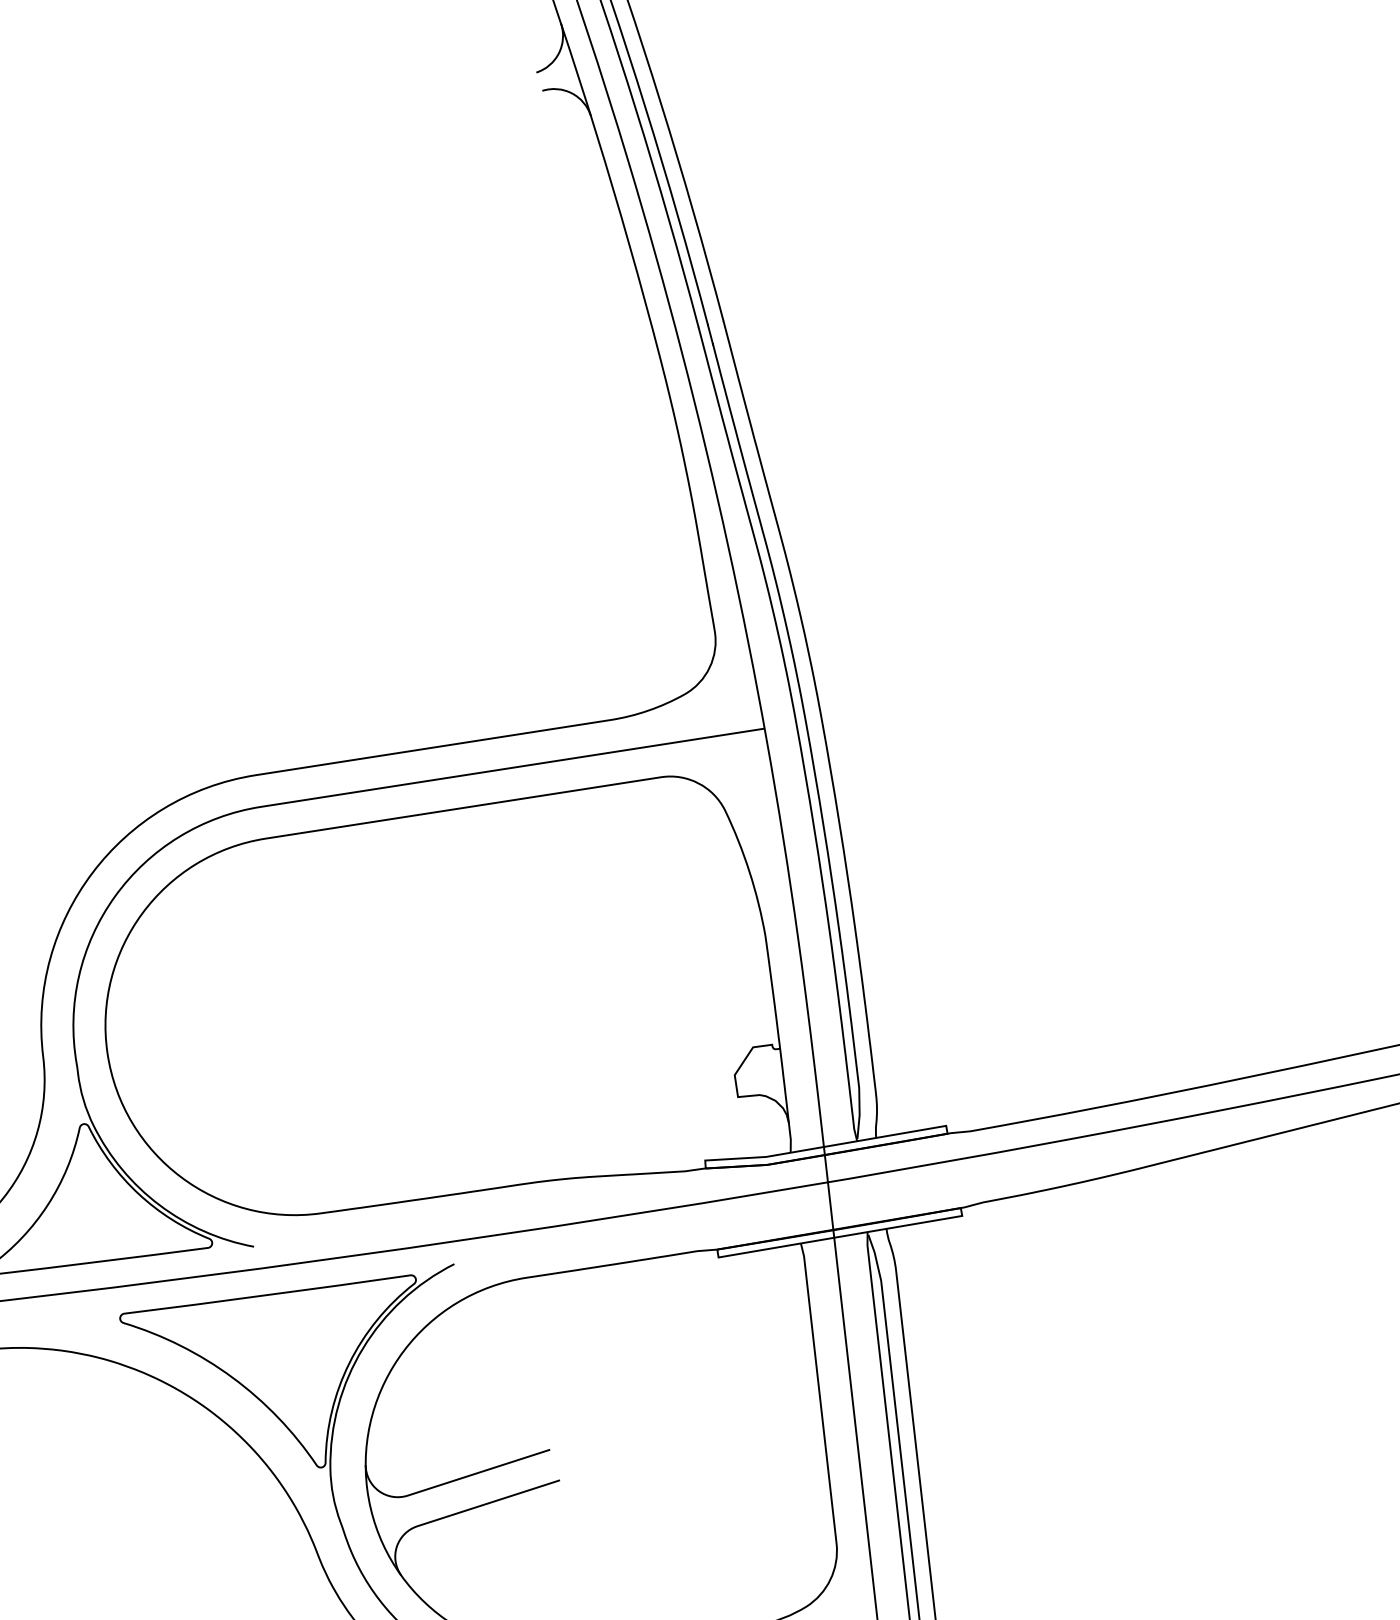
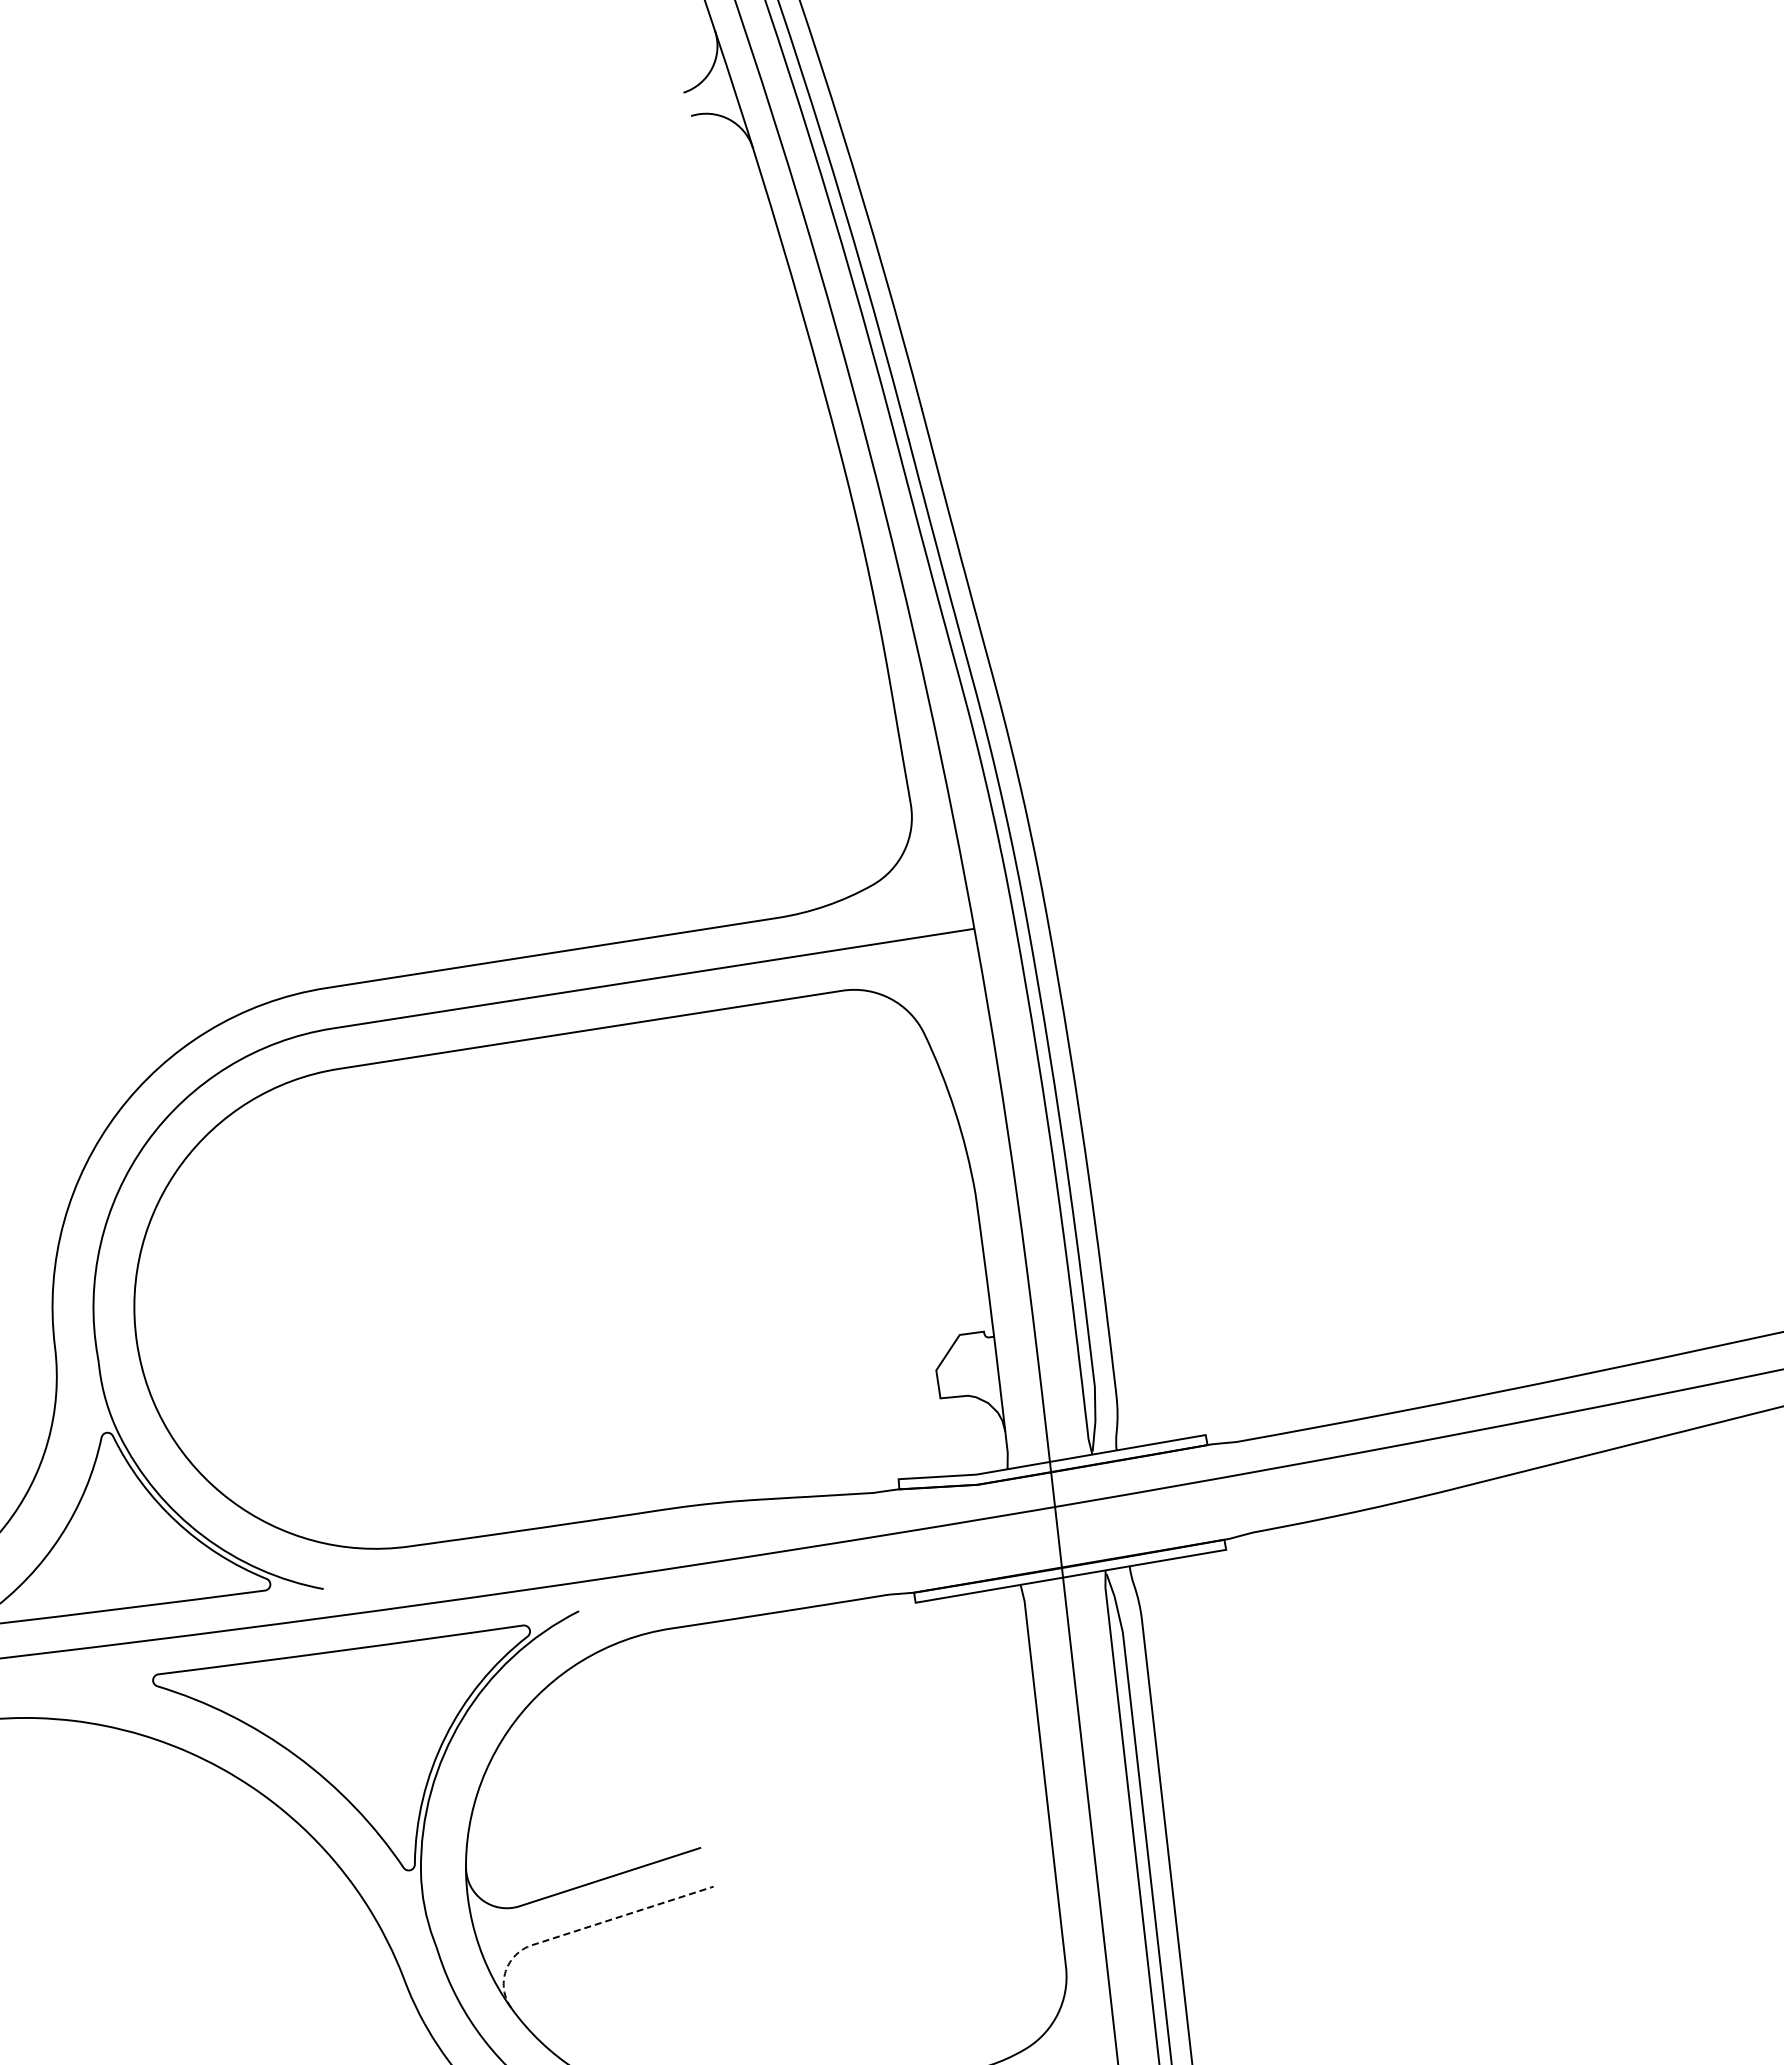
line: (453, 1514) -> (577, 1930), solid -> dashed

